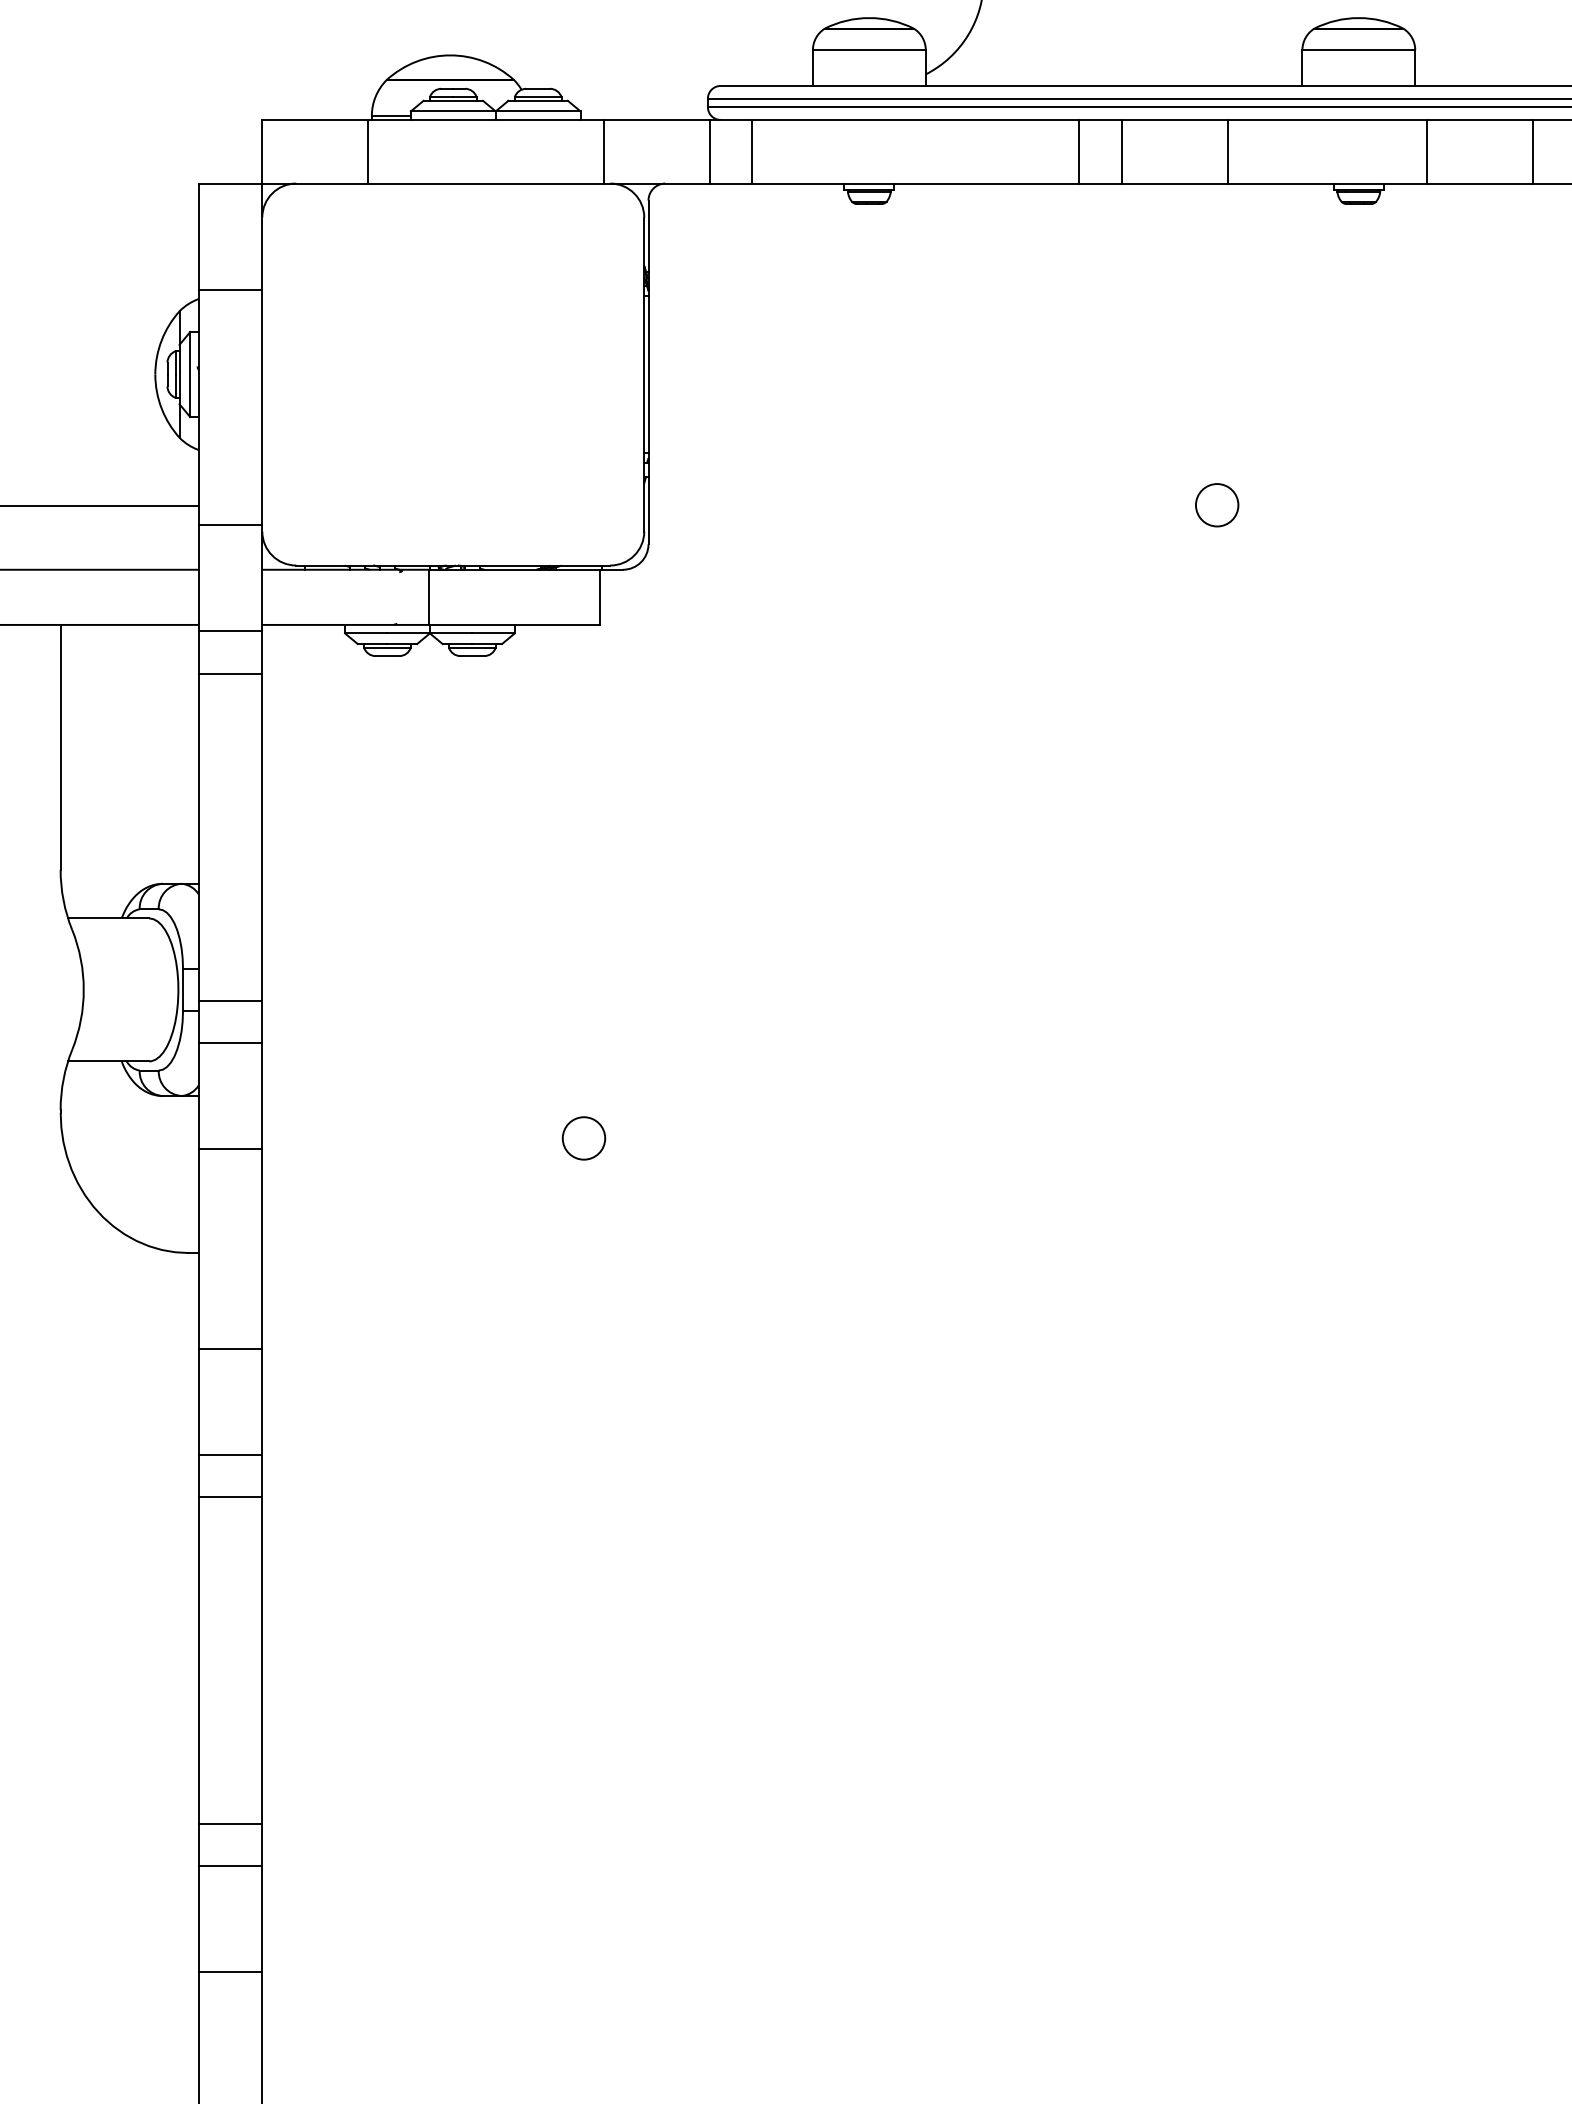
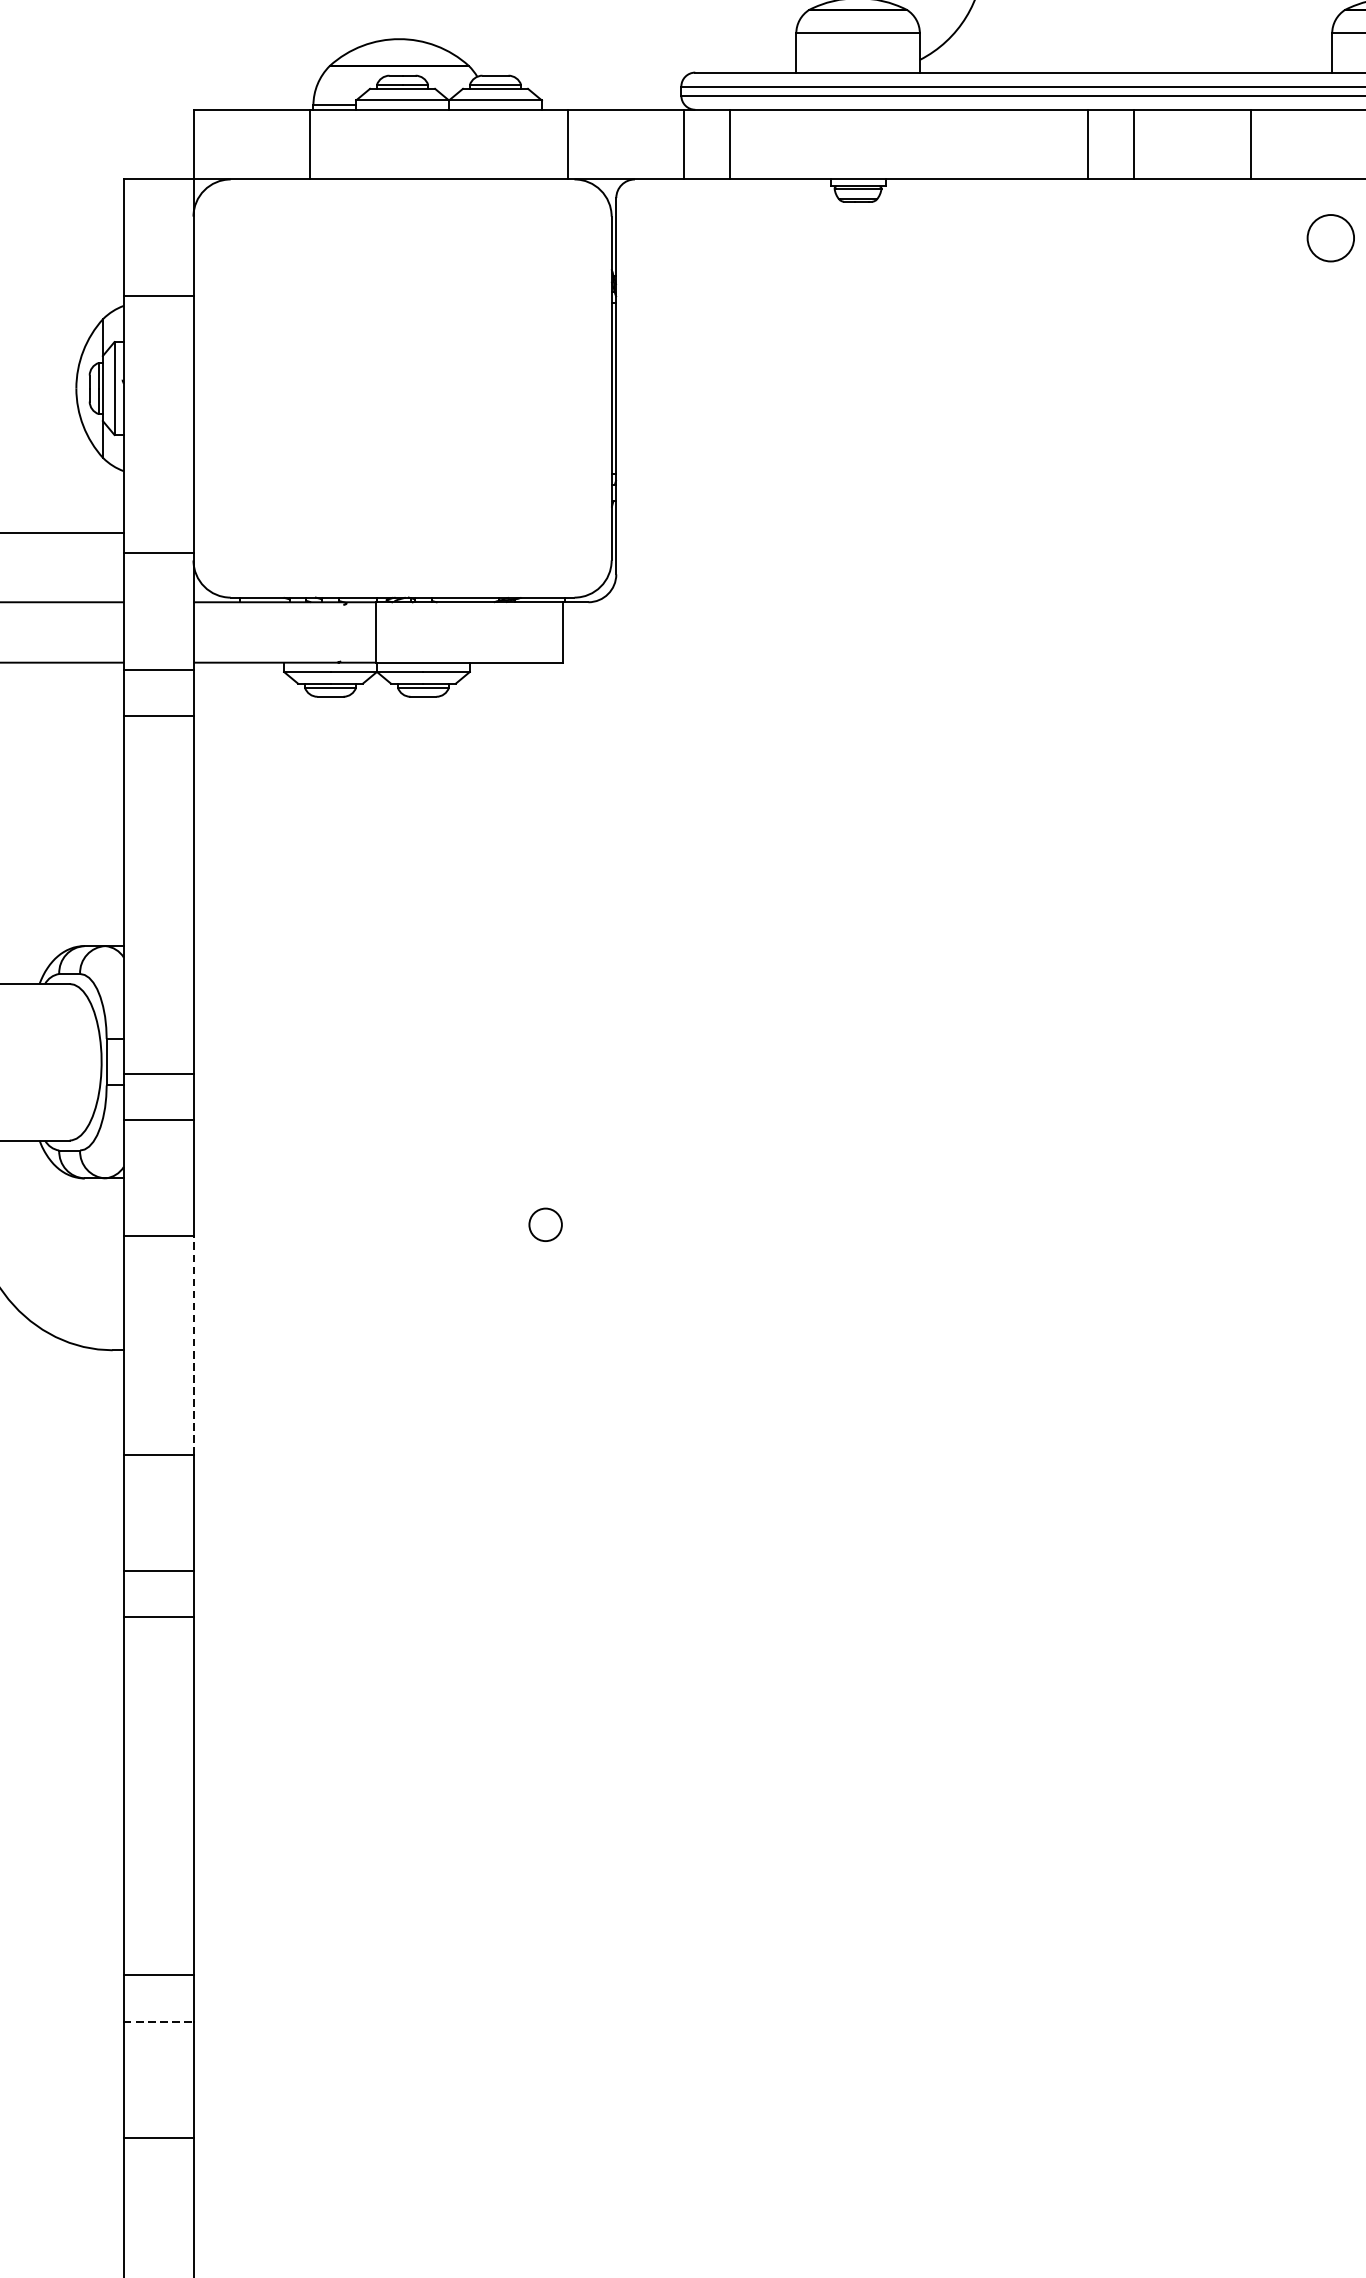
circle: (1217, 505) -> (1331, 238), moved
circle: (583, 1138) -> (545, 1224), size x0.7
line: (262, 1248) -> (193, 1345), solid -> dashed
line: (230, 1866) -> (158, 2021), solid -> dashed

